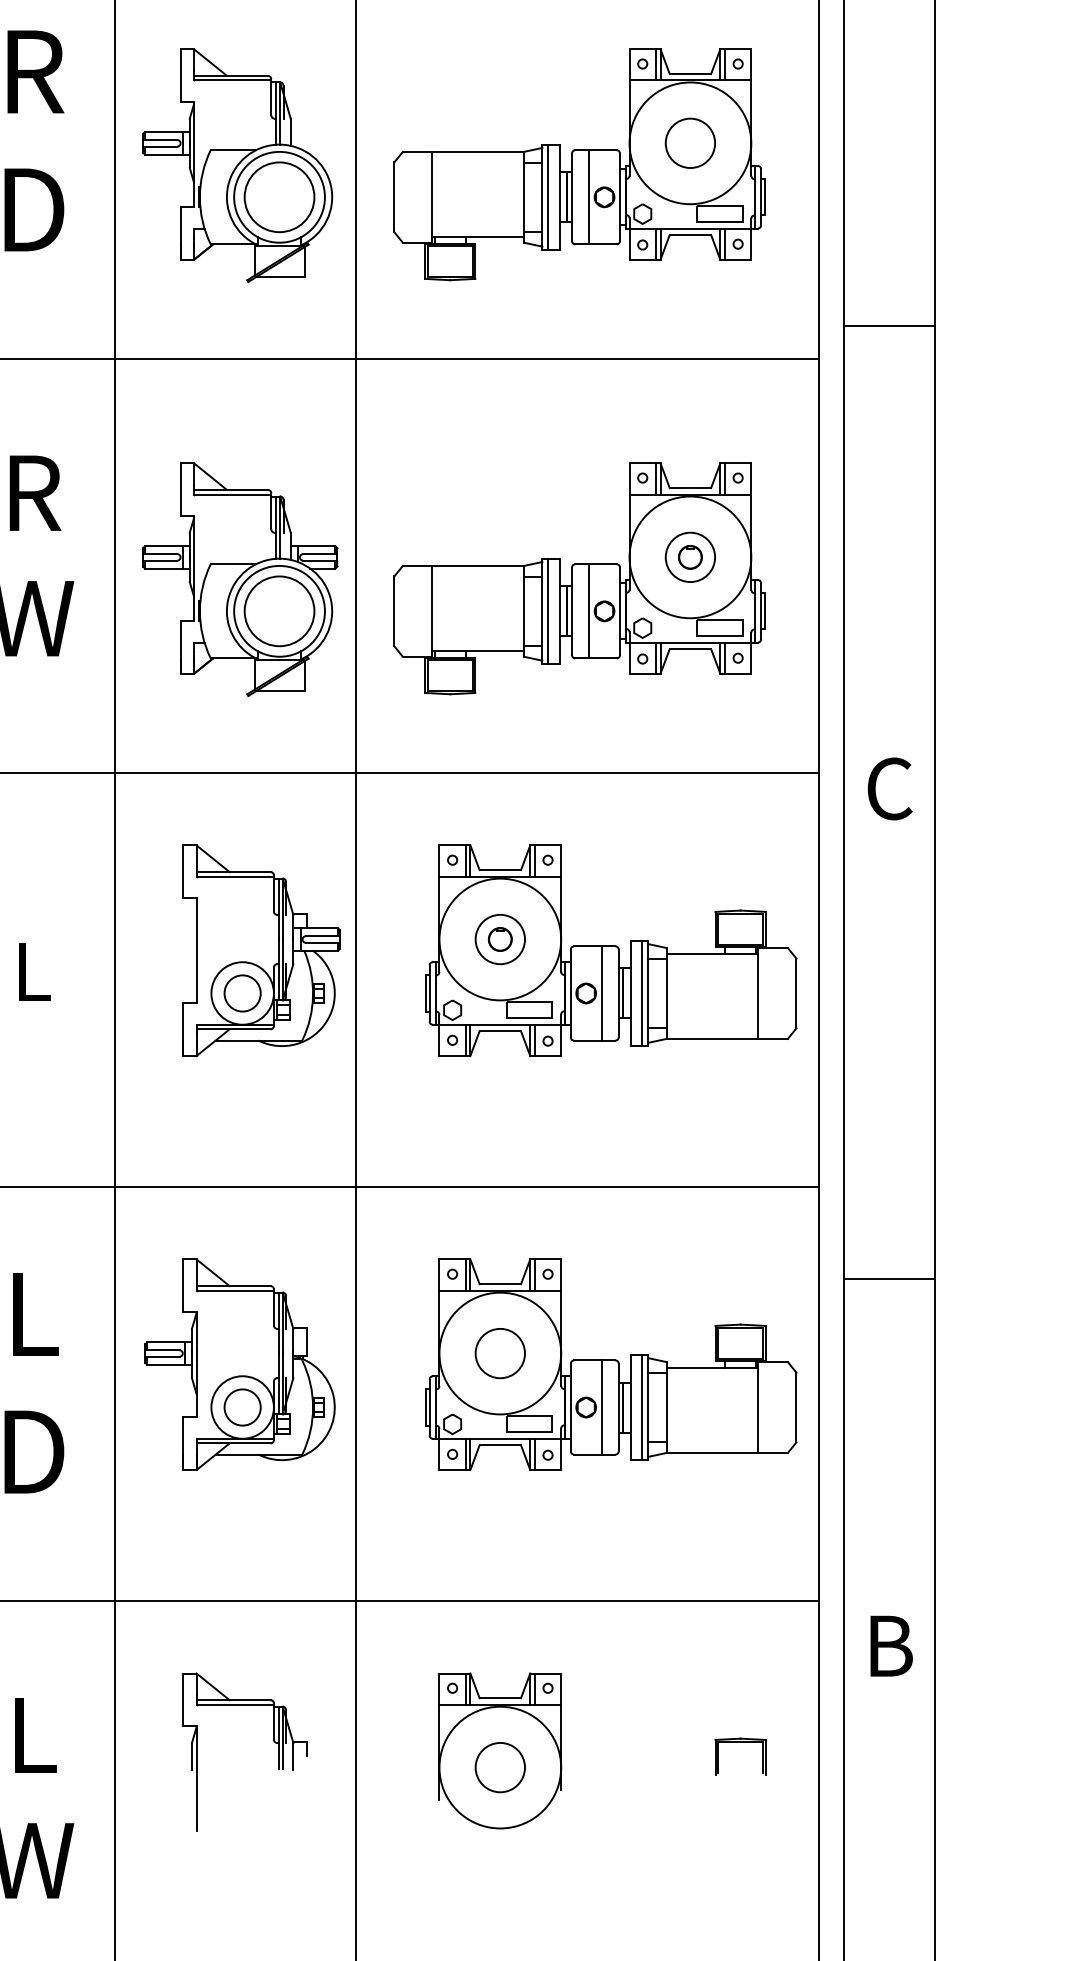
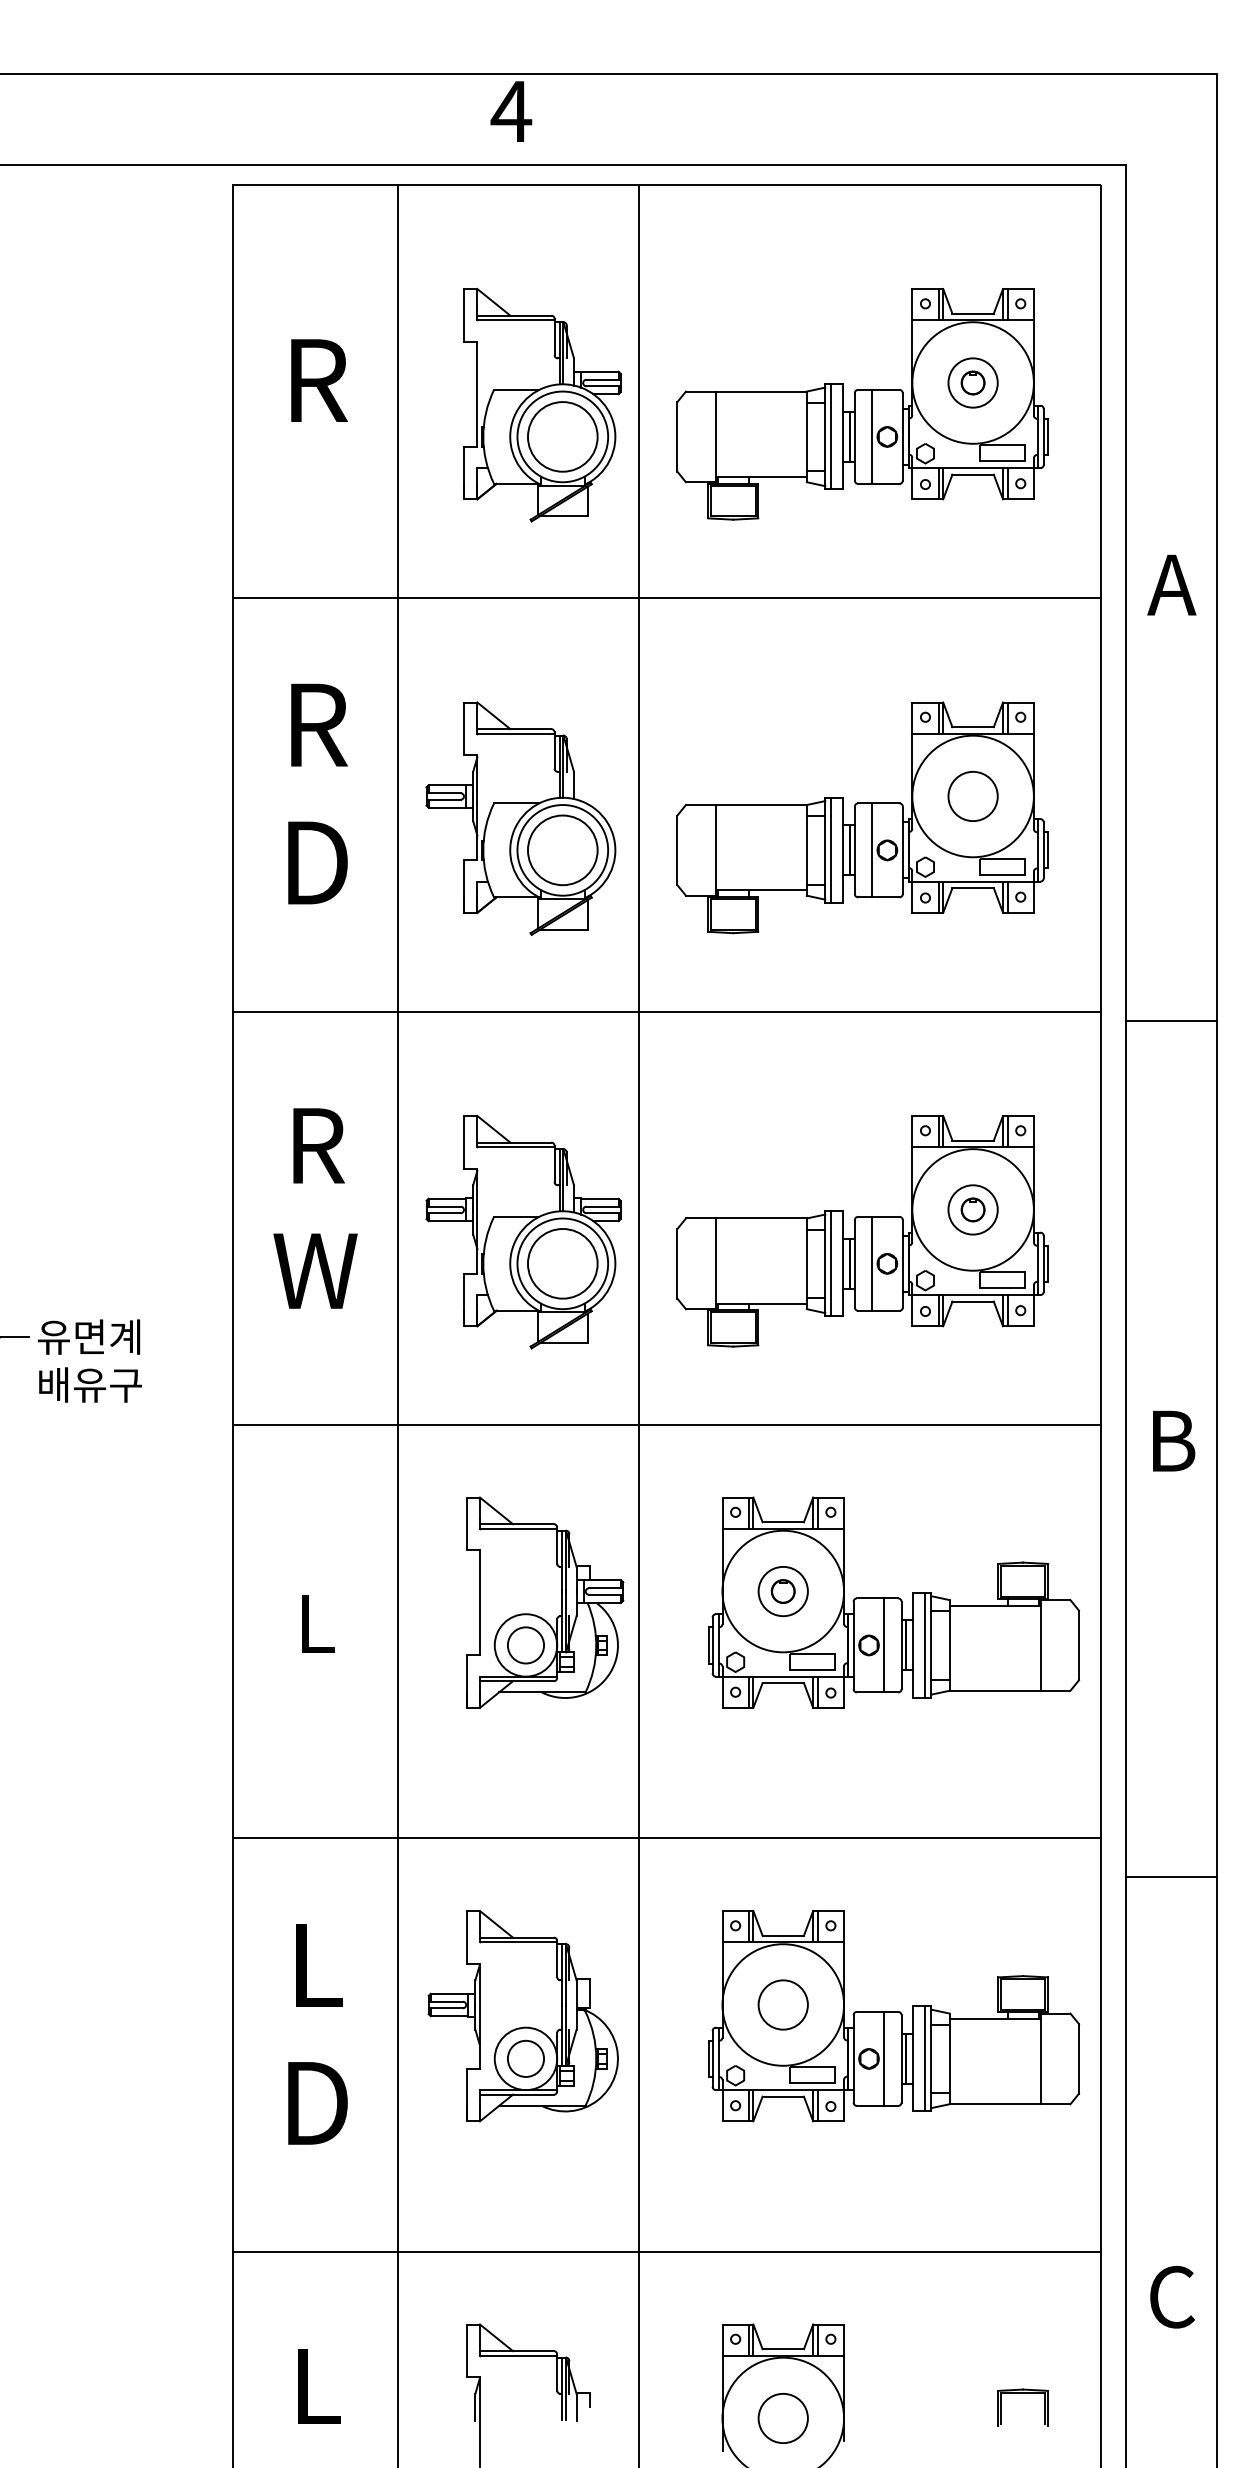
line: (889, 326) -> (1171, 1021), moved
text: (890, 788) -> (1172, 1440), C -> B
line: (889, 1278) -> (1171, 1877), moved
text: (890, 1645) -> (1172, 2296), B -> C

